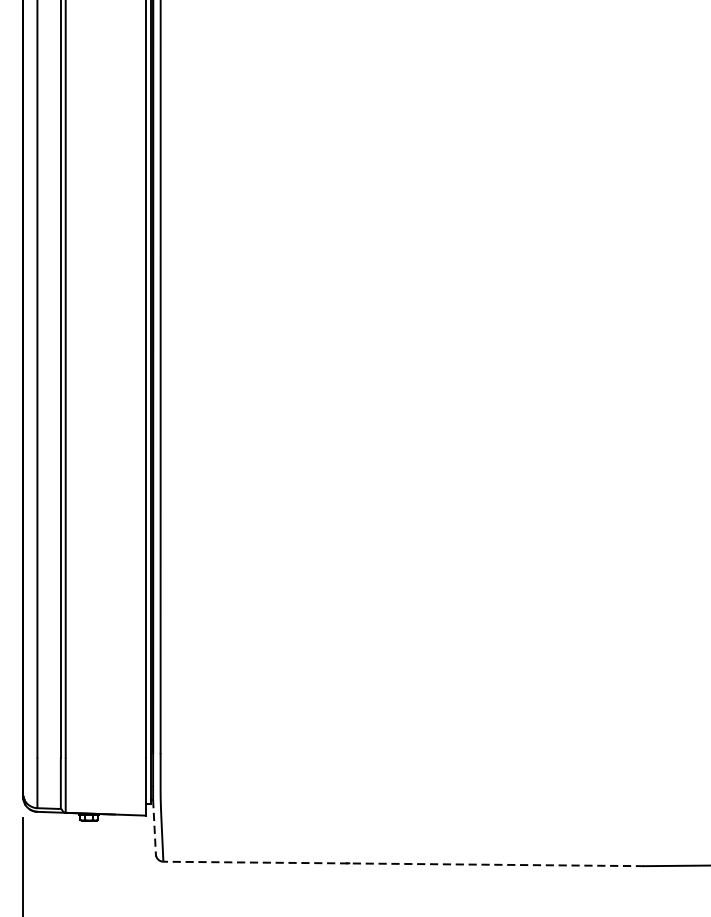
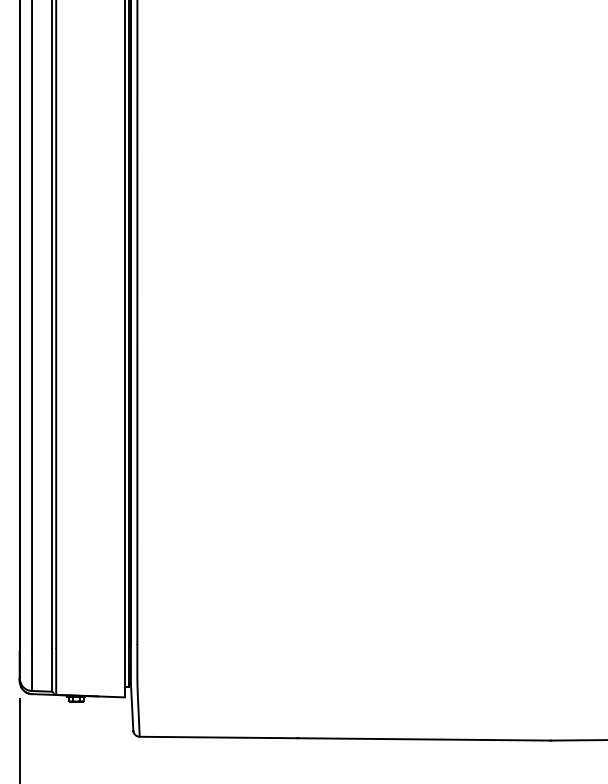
line: (154, 827) -> (132, 707), dashed -> solid
line: (404, 863) -> (345, 738), dashed -> solid

